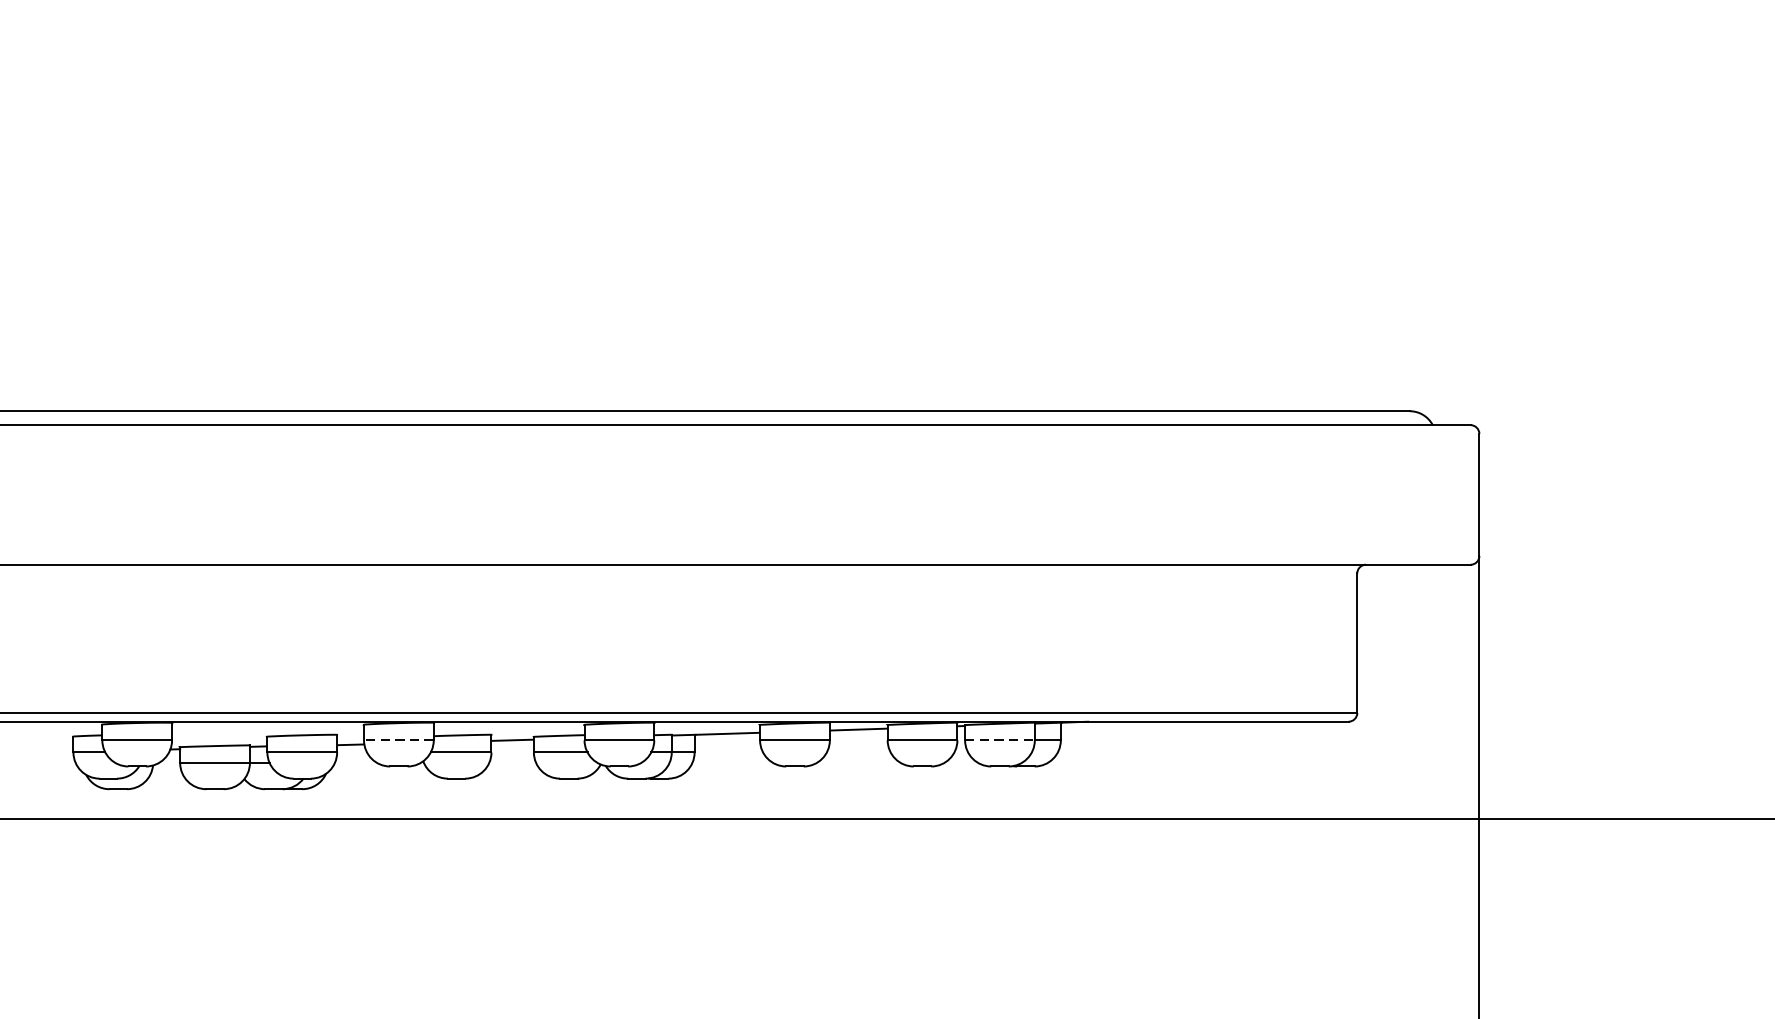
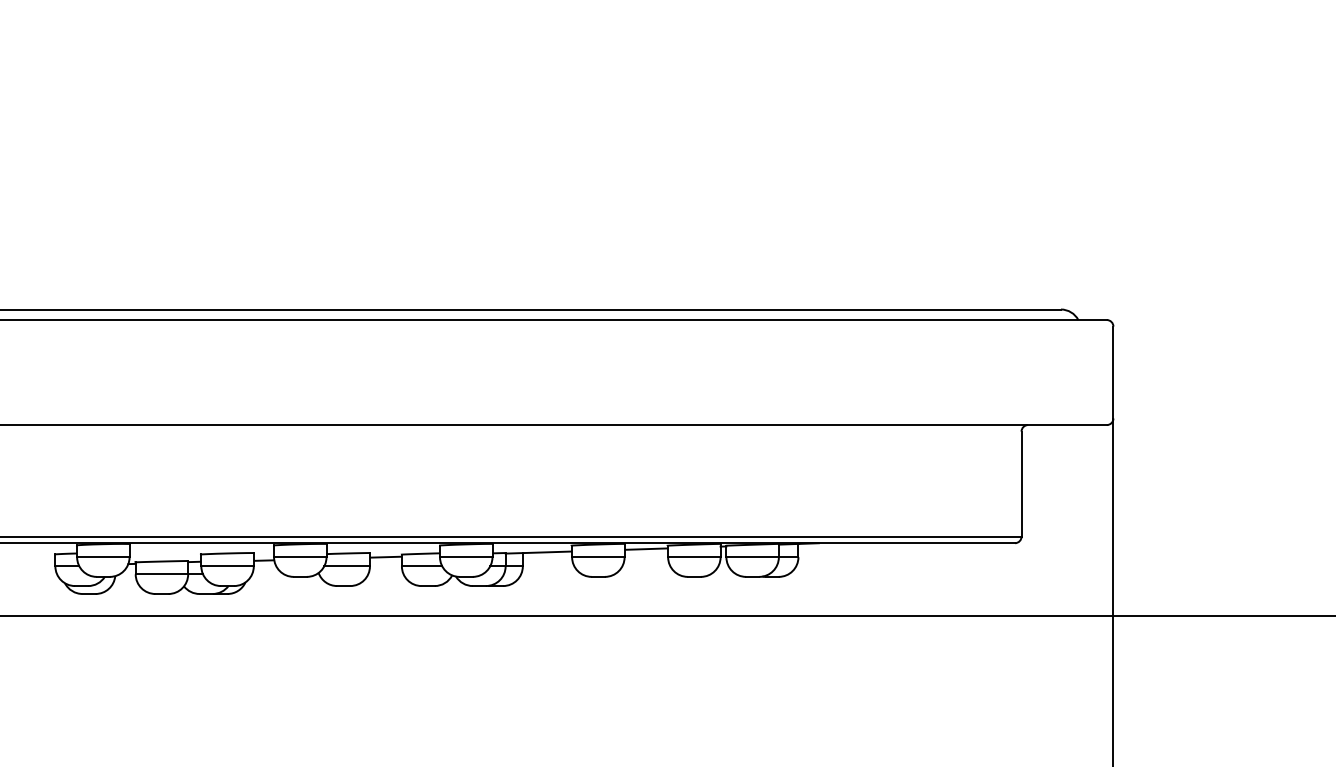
line: (397, 740) -> (299, 557), dashed -> solid
line: (1001, 740) -> (753, 557), dashed -> solid

